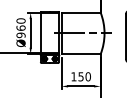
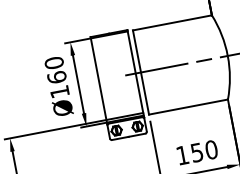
text: (20, 35) -> (58, 92), Ø960 -> Ø160

